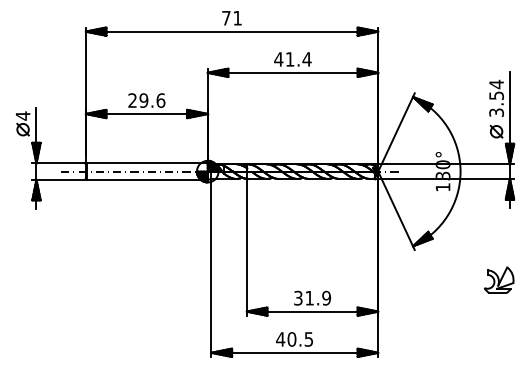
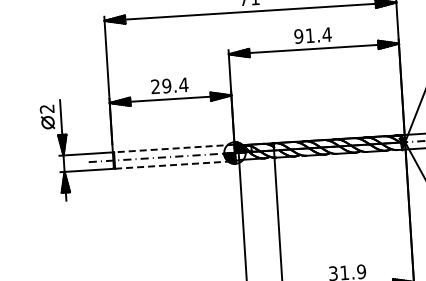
text: (278, 59) -> (298, 36), 41.4 -> 91.4
text: (160, 100) -> (183, 84), 29.6 -> 29.4
text: (22, 115) -> (46, 108), 4 -> 2
line: (146, 163) -> (173, 148), solid -> dashed
line: (147, 179) -> (175, 164), solid -> dashed

